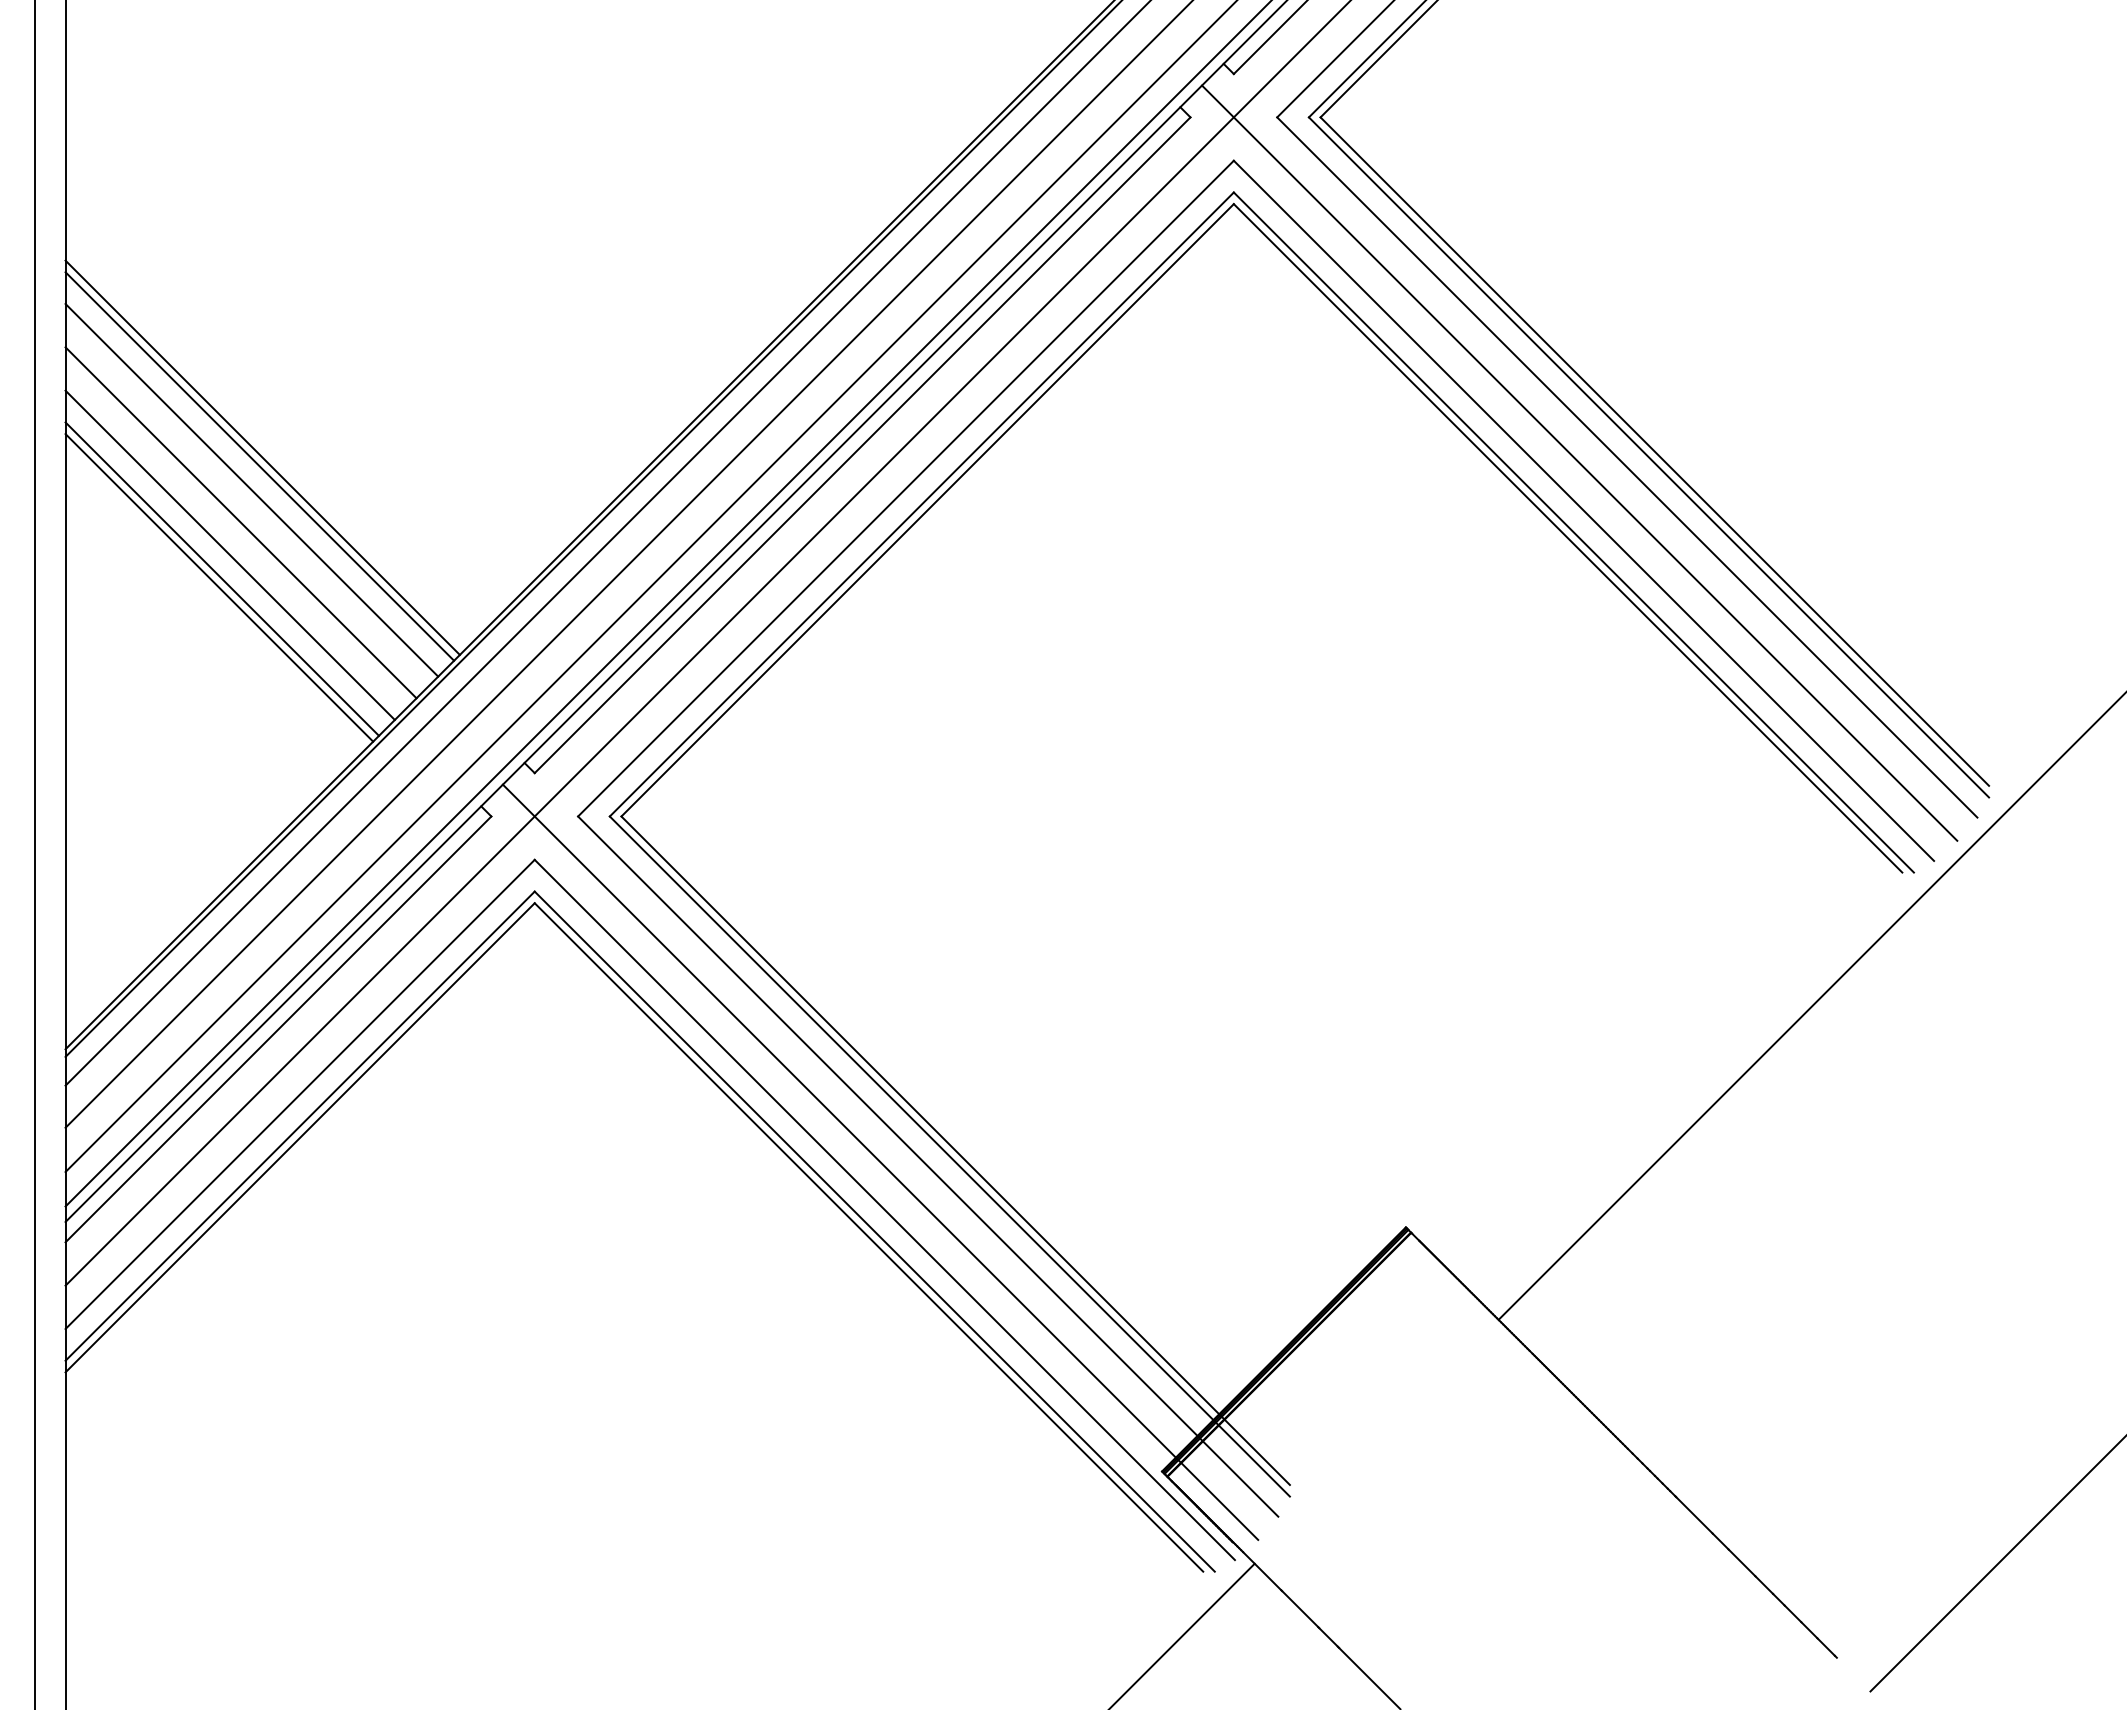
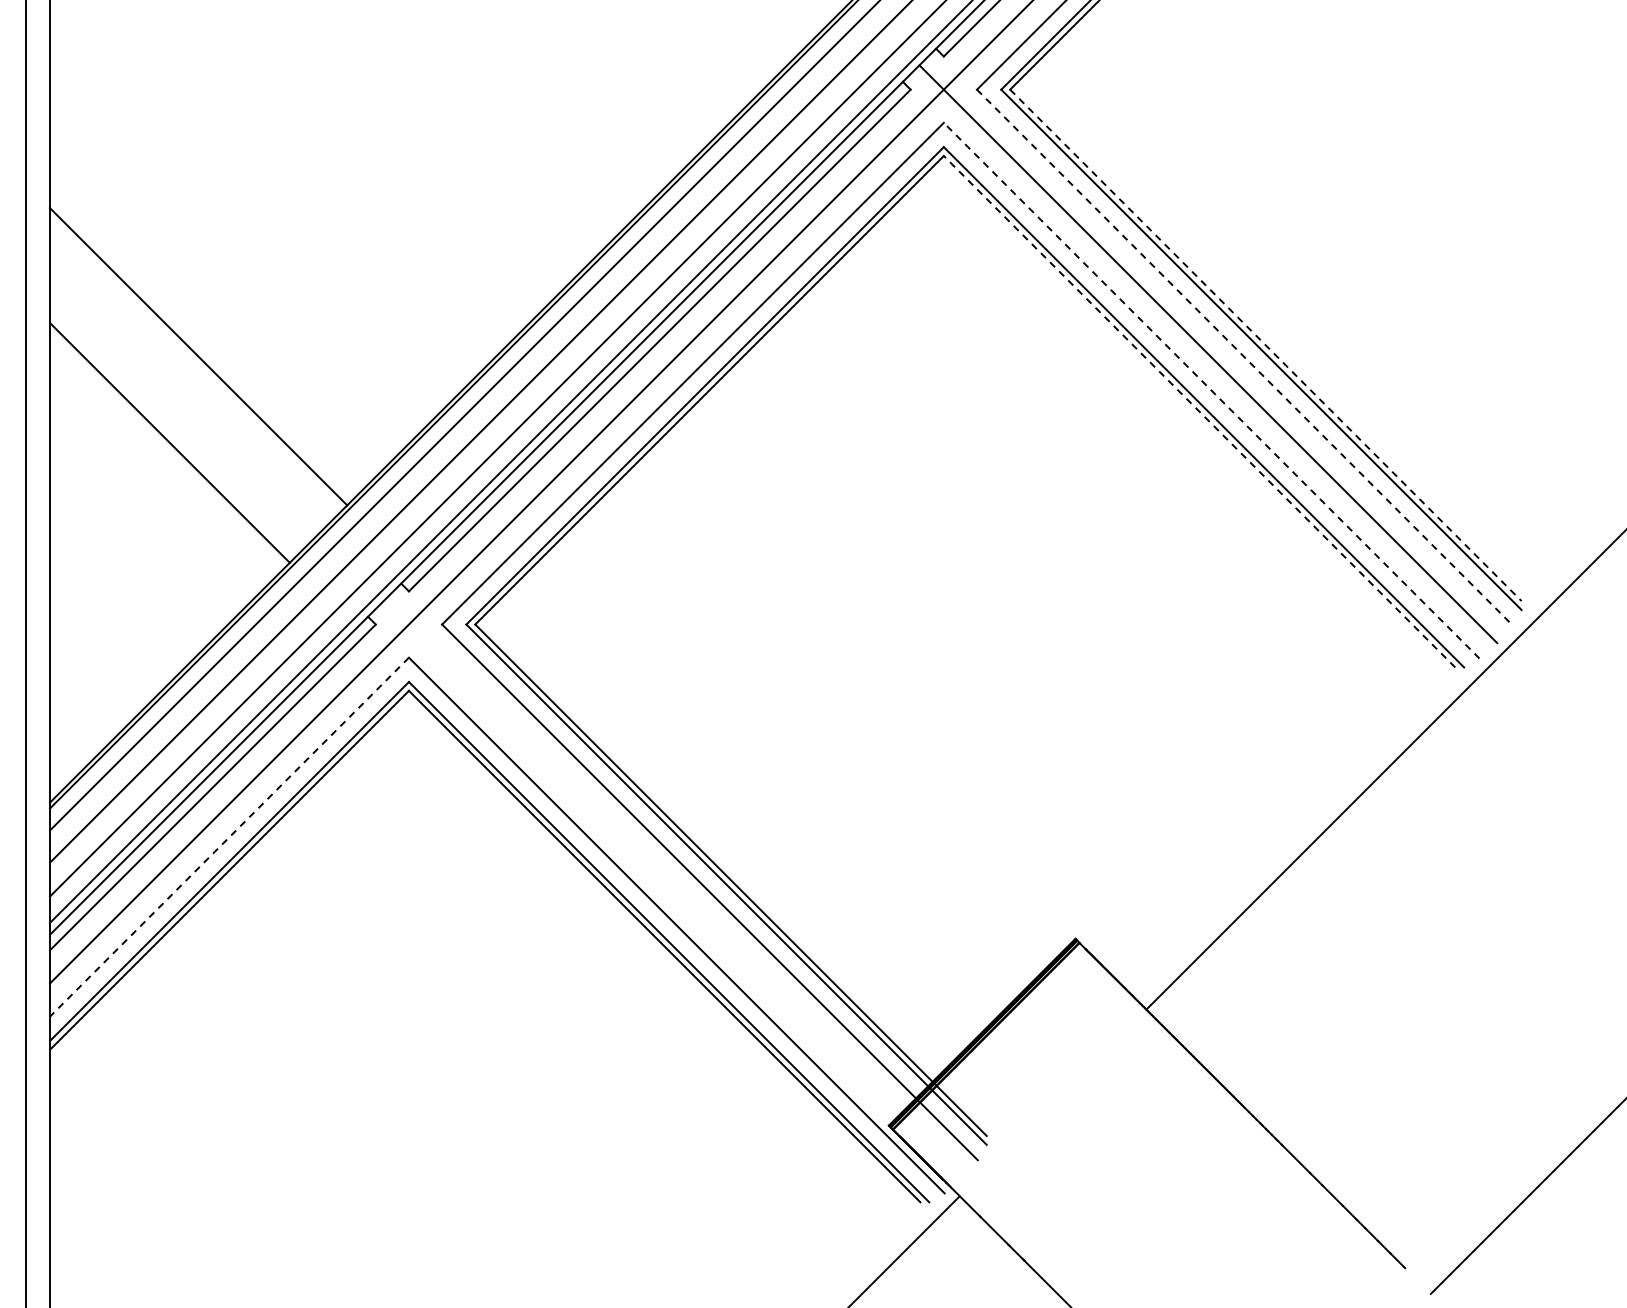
line: (1654, 451) -> (1265, 345), solid -> dashed
line: (262, 456) -> (200, 349), removed
line: (1626, 467) -> (1244, 357), solid -> dashed
line: (251, 489) -> (192, 374), removed
line: (1583, 510) -> (1211, 390), solid -> dashed
line: (241, 522) -> (184, 399), removed
line: (1568, 538) -> (1199, 411), solid -> dashed
line: (229, 555) -> (175, 424), removed
line: (219, 587) -> (167, 449), removed
line: (300, 1094) -> (229, 837), solid -> dashed
line: (880, 1162) -> (673, 889), removed

